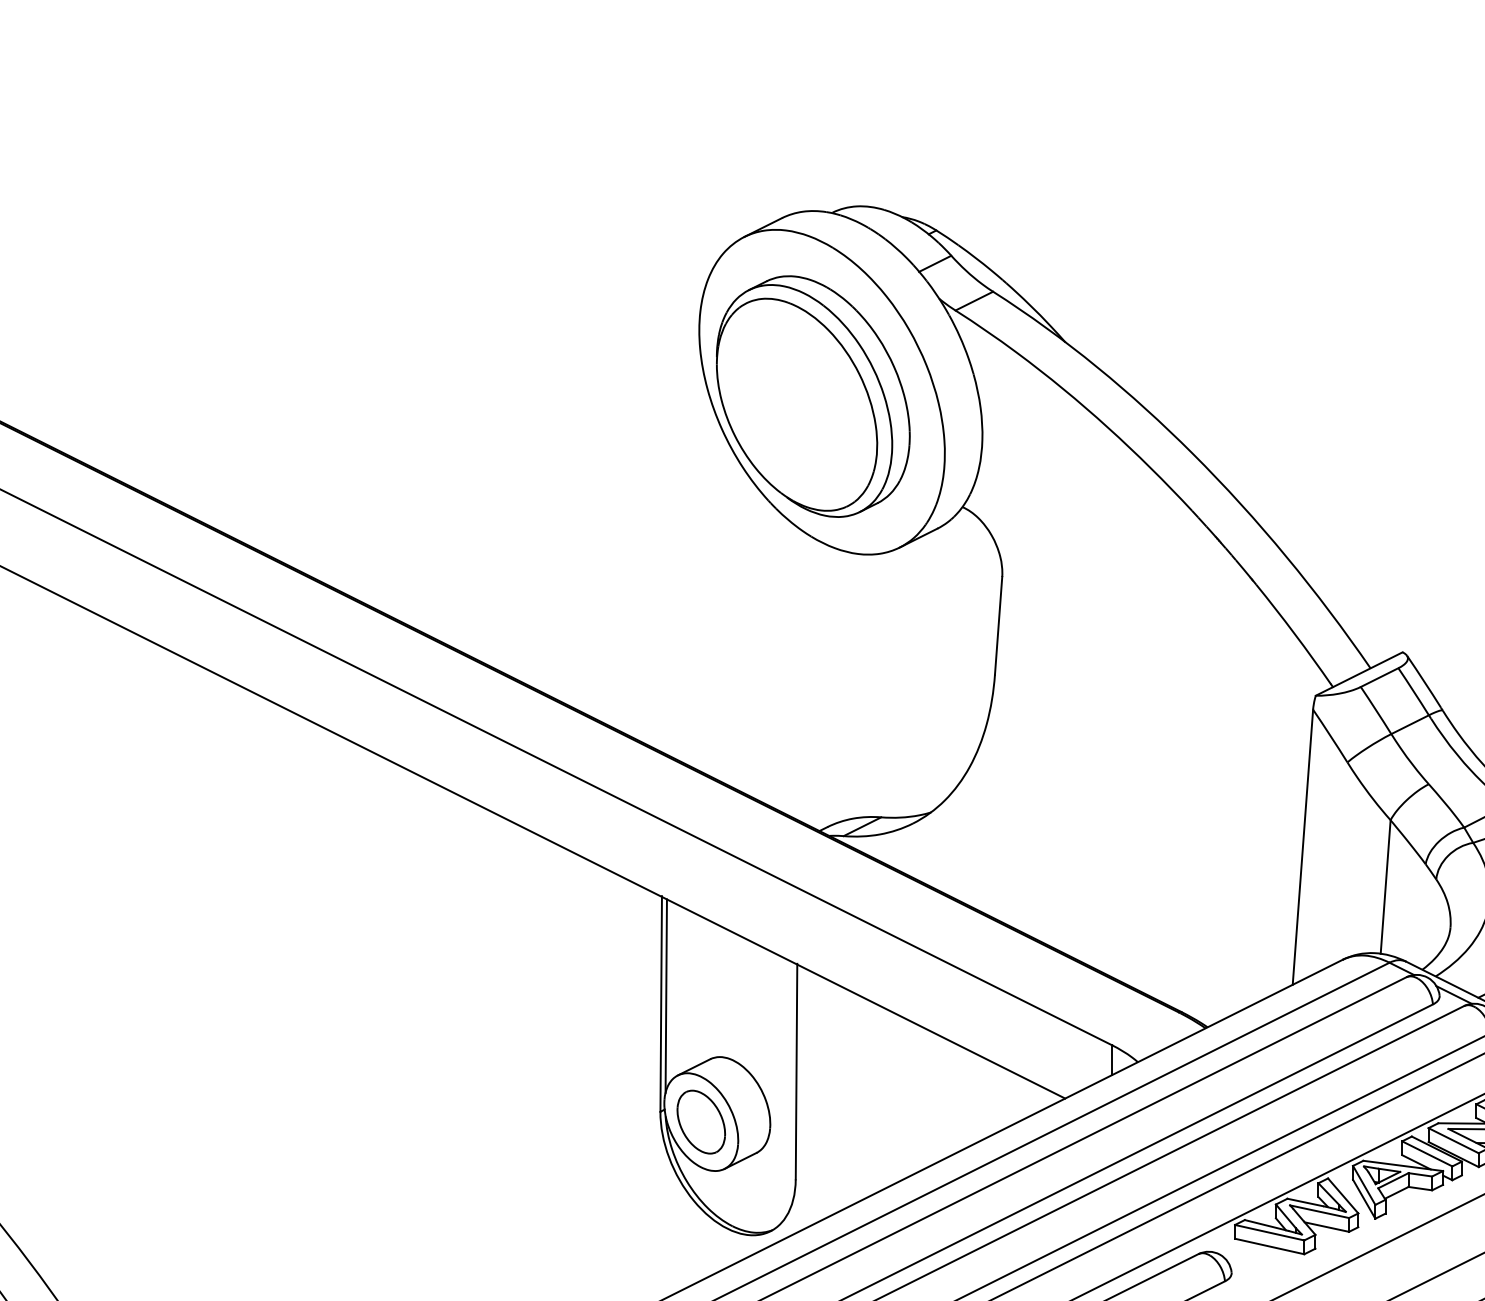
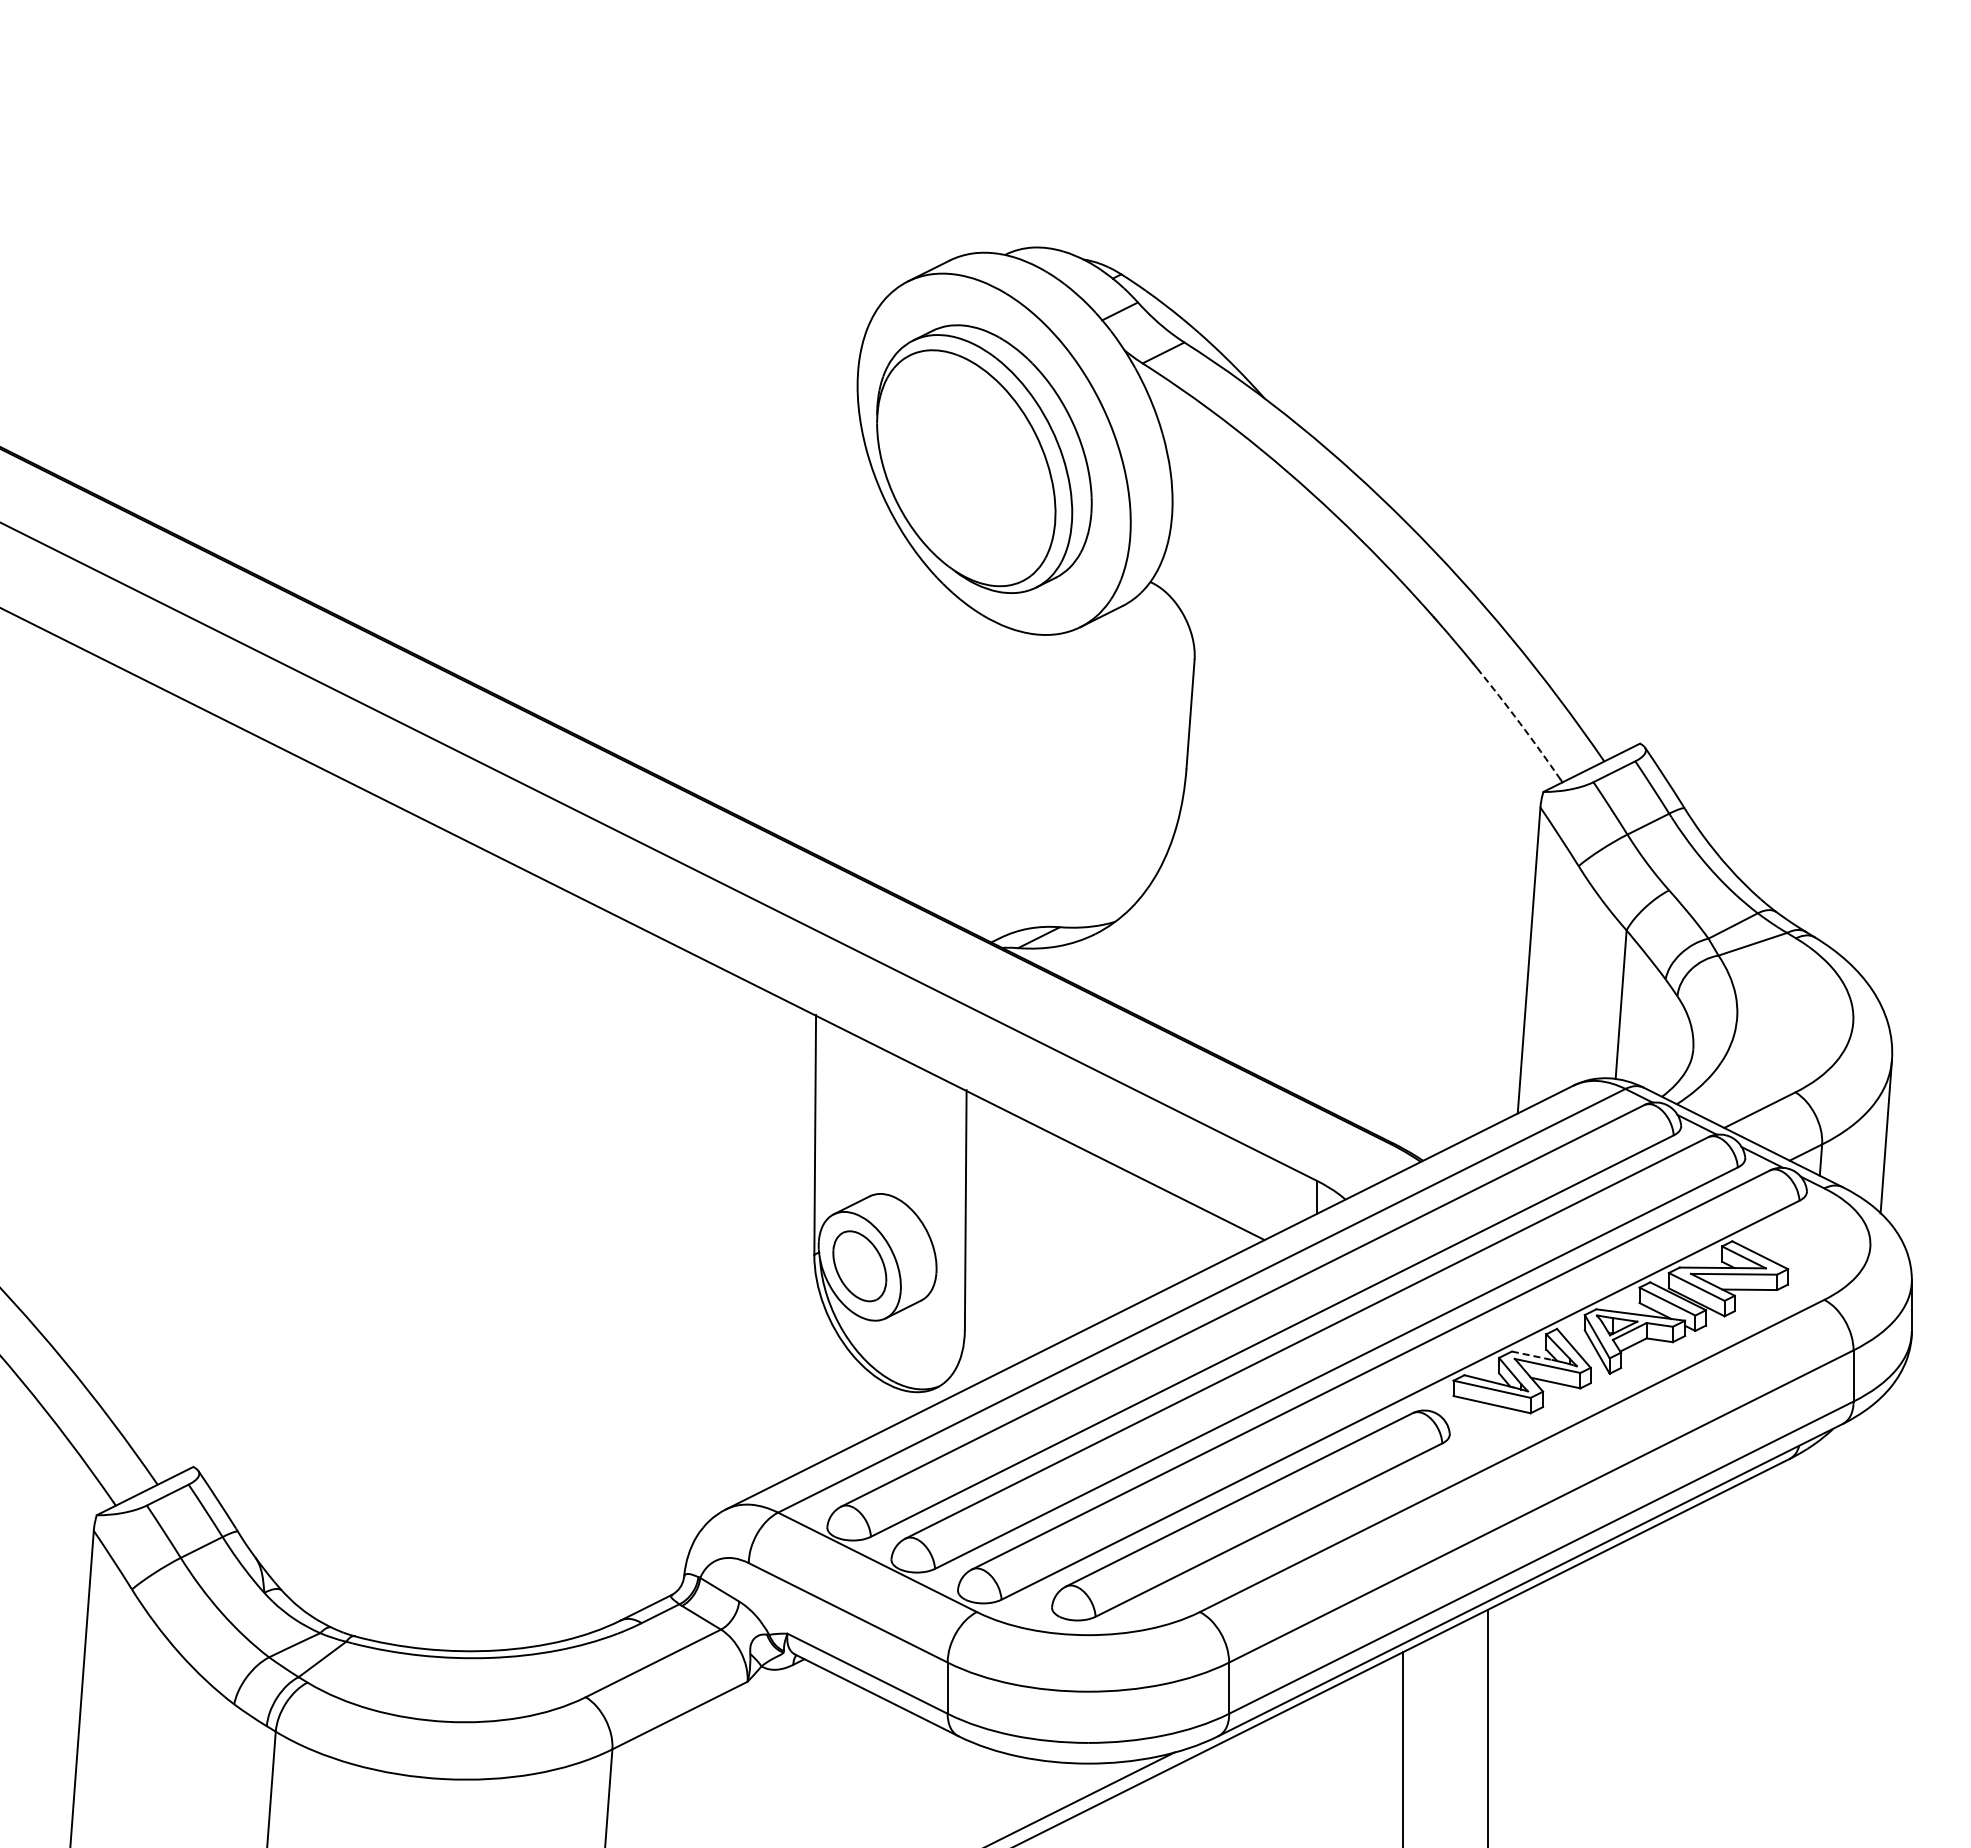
arc: (1295, 634) -> (1520, 723), solid -> dashed
line: (665, 995) -> (820, 1125), removed
line: (1305, 1202) -> (1532, 1355), solid -> dashed

